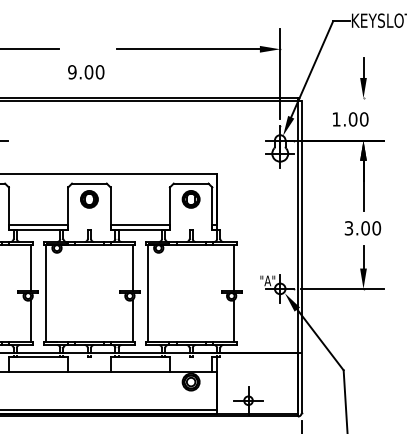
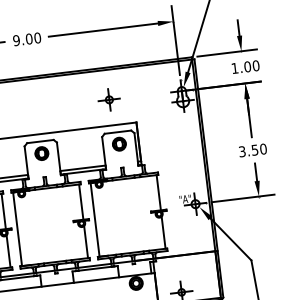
text: (86, 72) -> (27, 39), moved
line: (344, 98) -> (226, 53), added
text: (350, 119) -> (245, 67), moved
part: (184, 140) -> (108, 99), added
text: (365, 228) -> (254, 150), 3.00 -> 3.50

